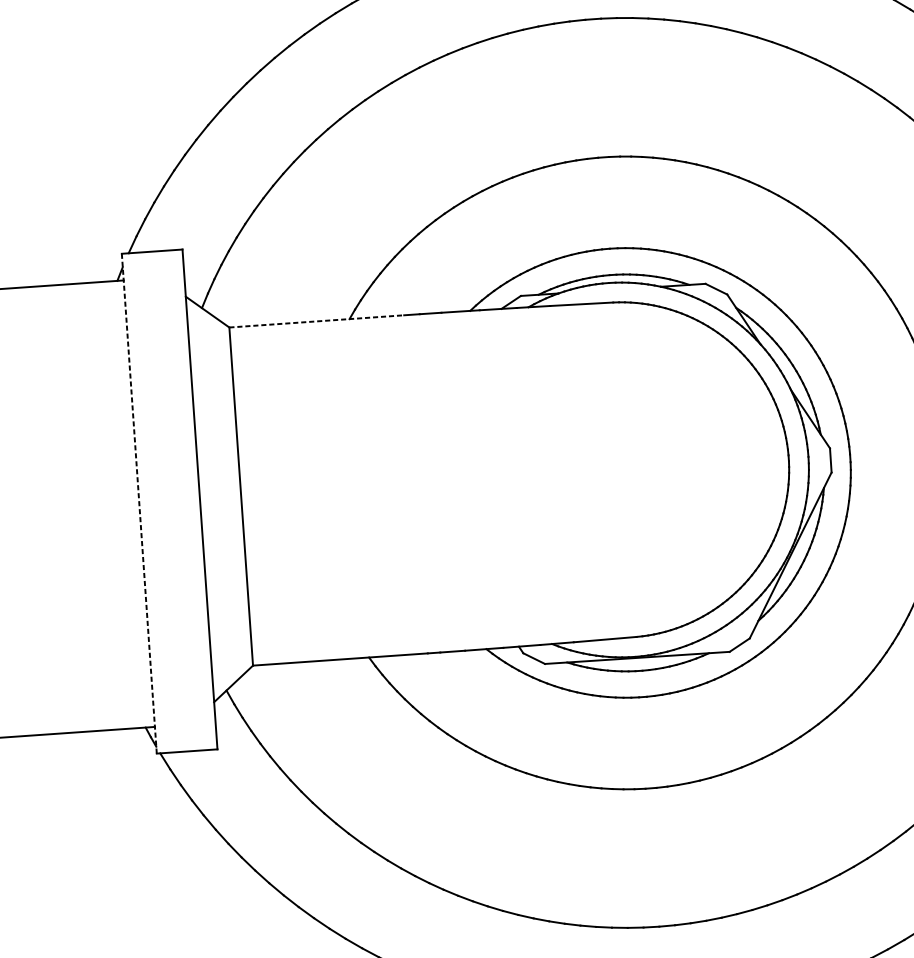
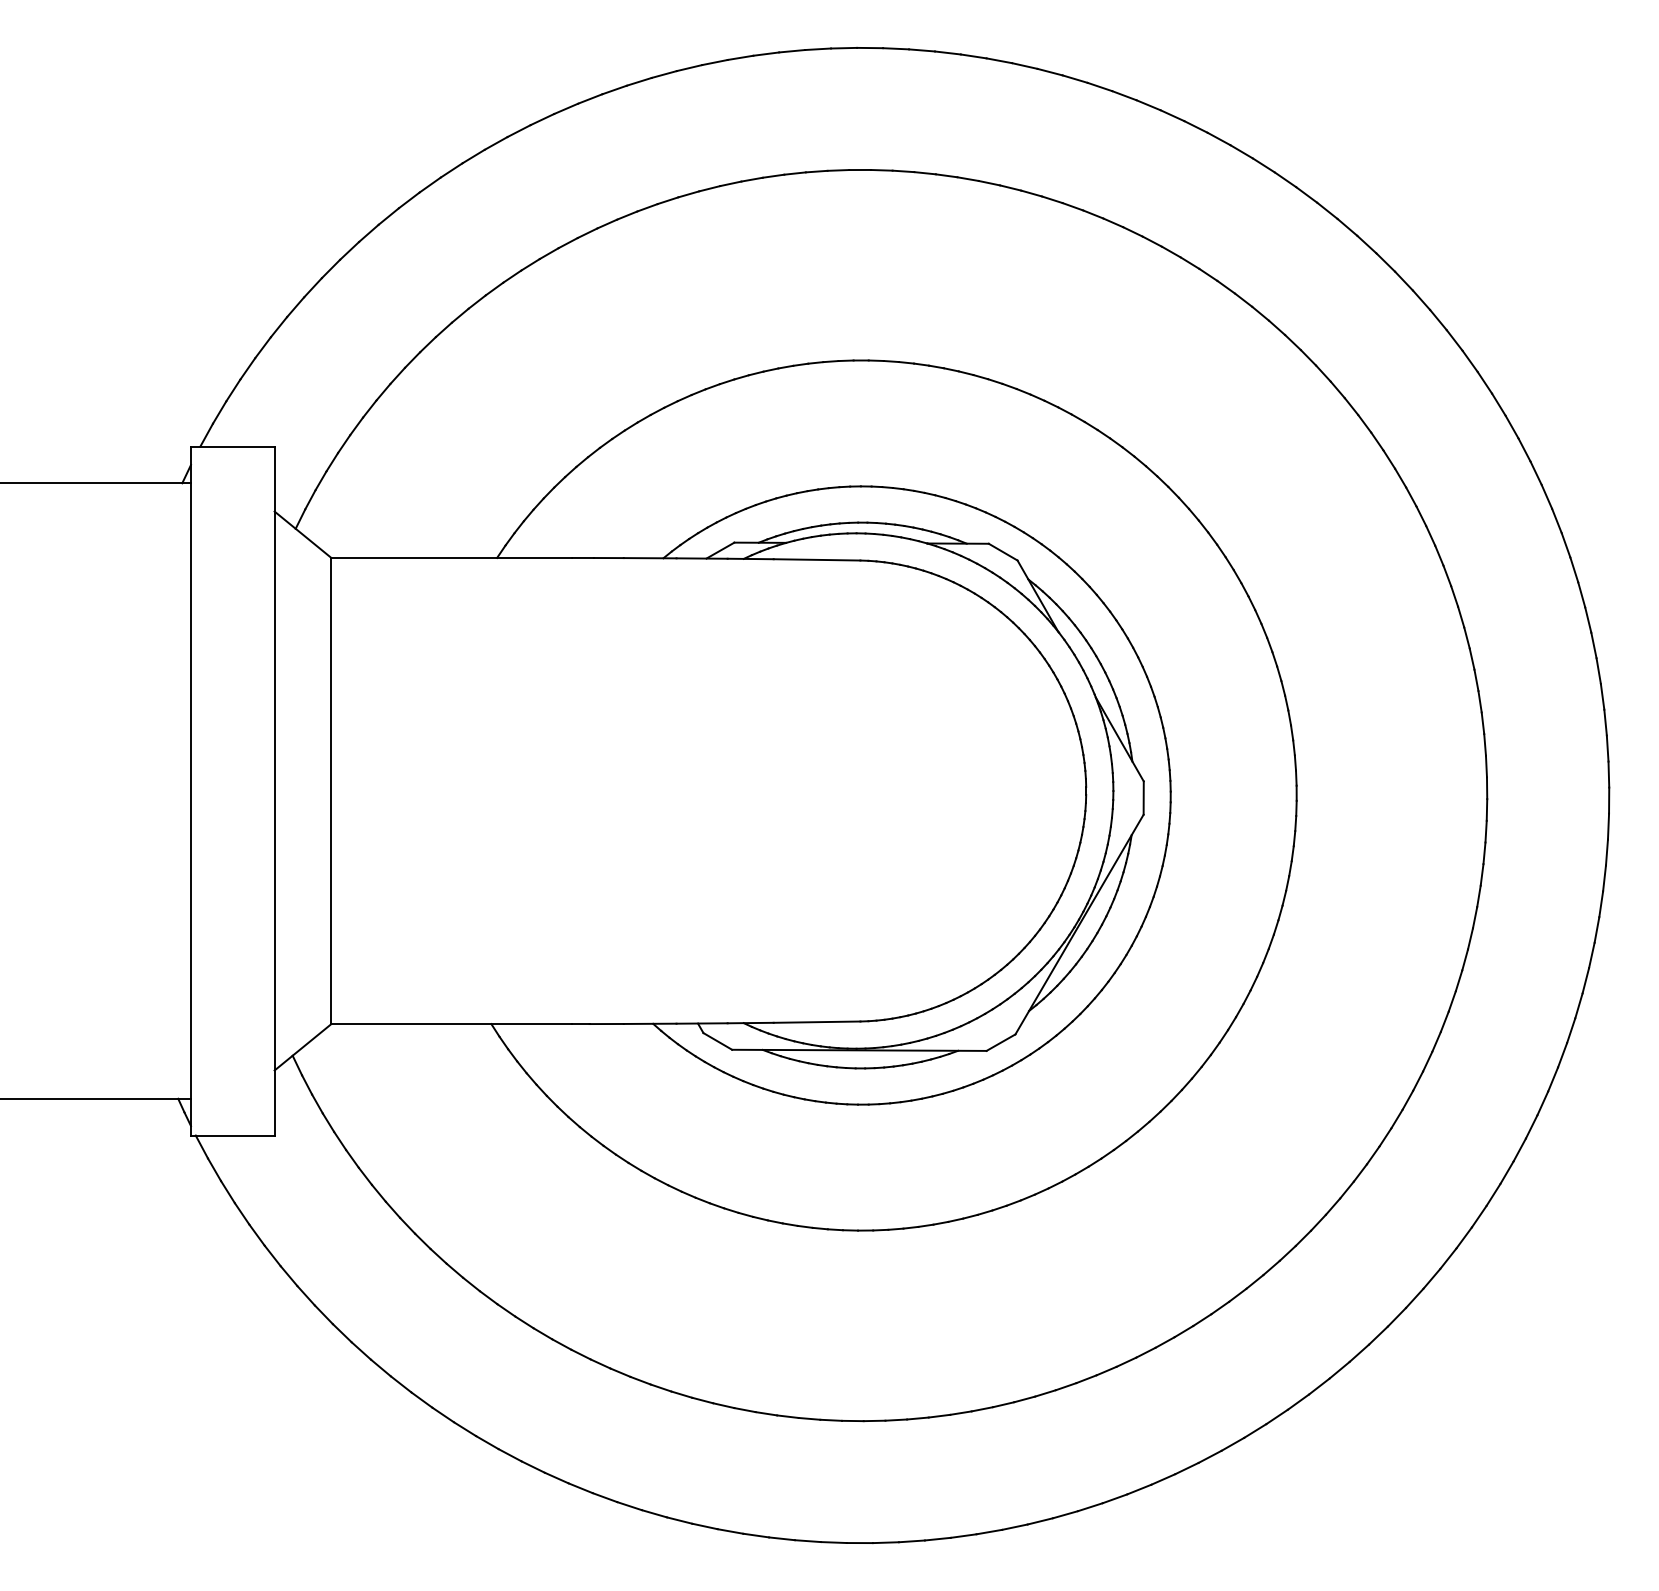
line: (317, 321) -> (452, 557), dashed -> solid
line: (138, 504) -> (190, 791), dashed -> solid

